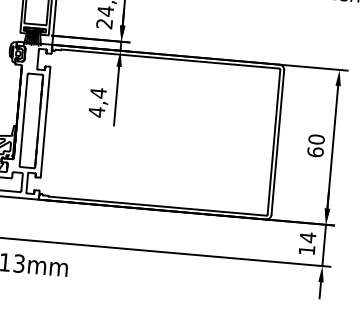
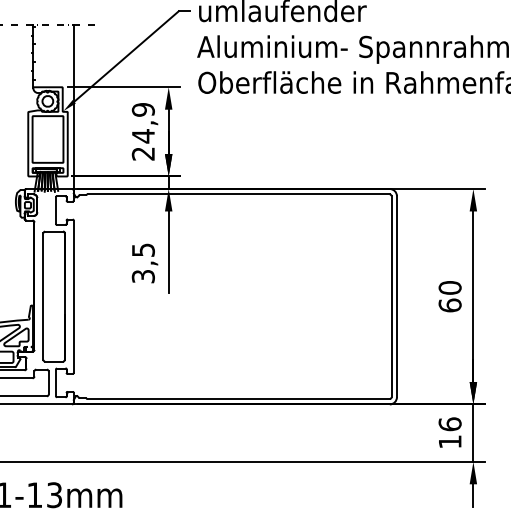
text: (97, 102) -> (142, 263), 4,4 -> 3,5
text: (307, 237) -> (449, 424), 14 -> 16

